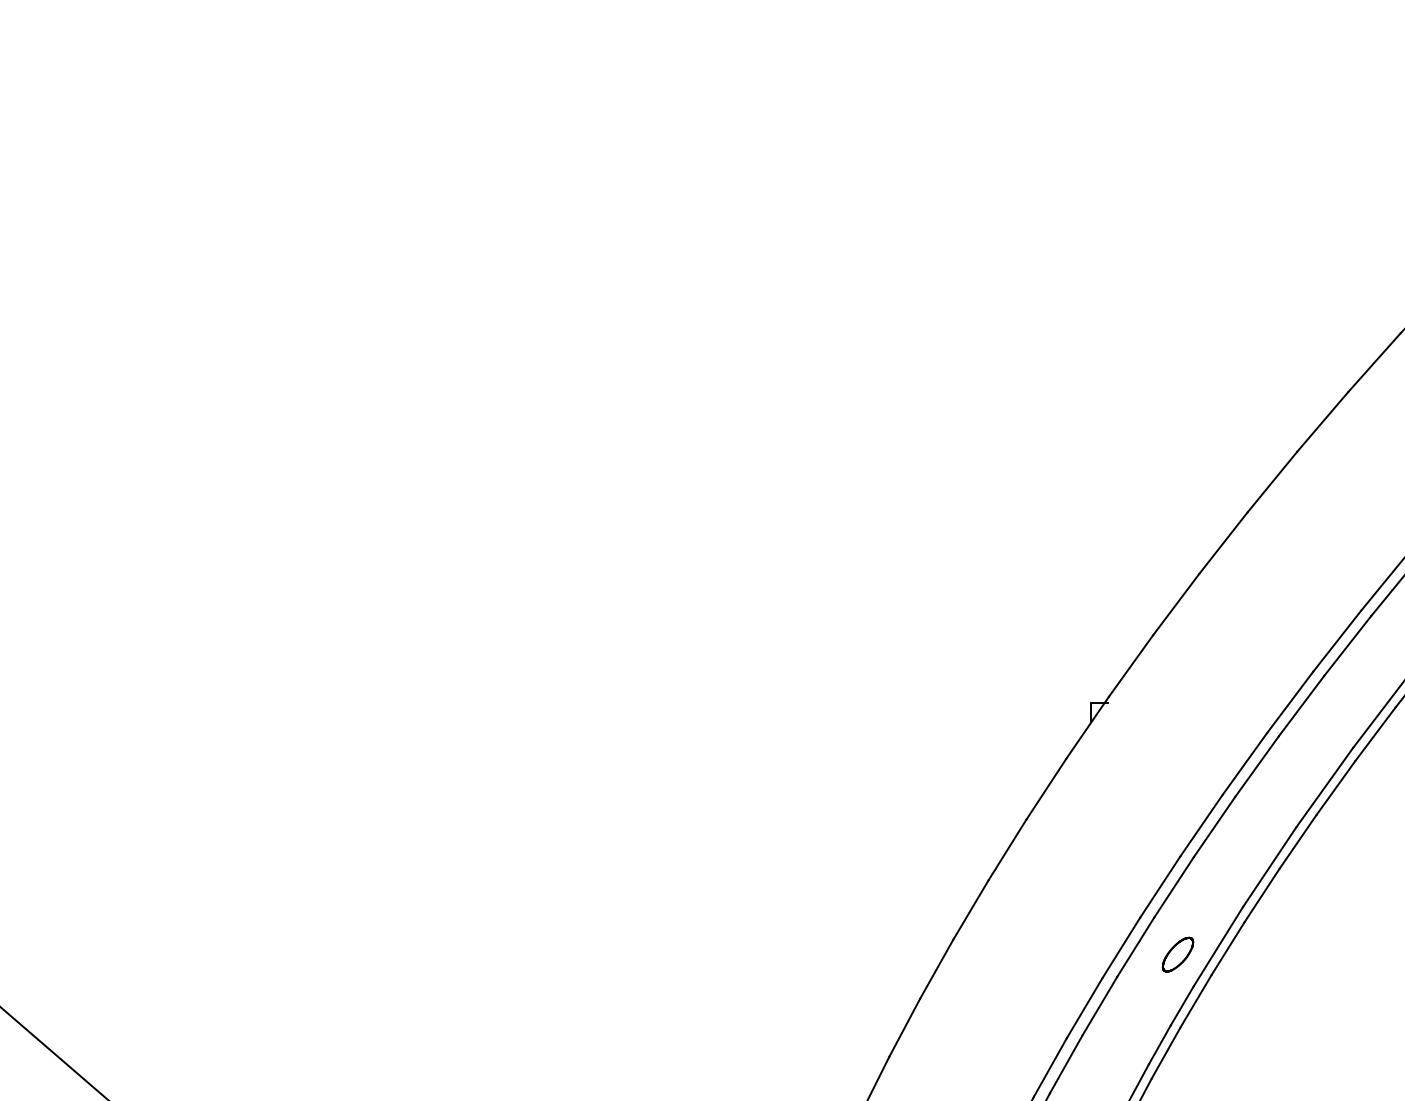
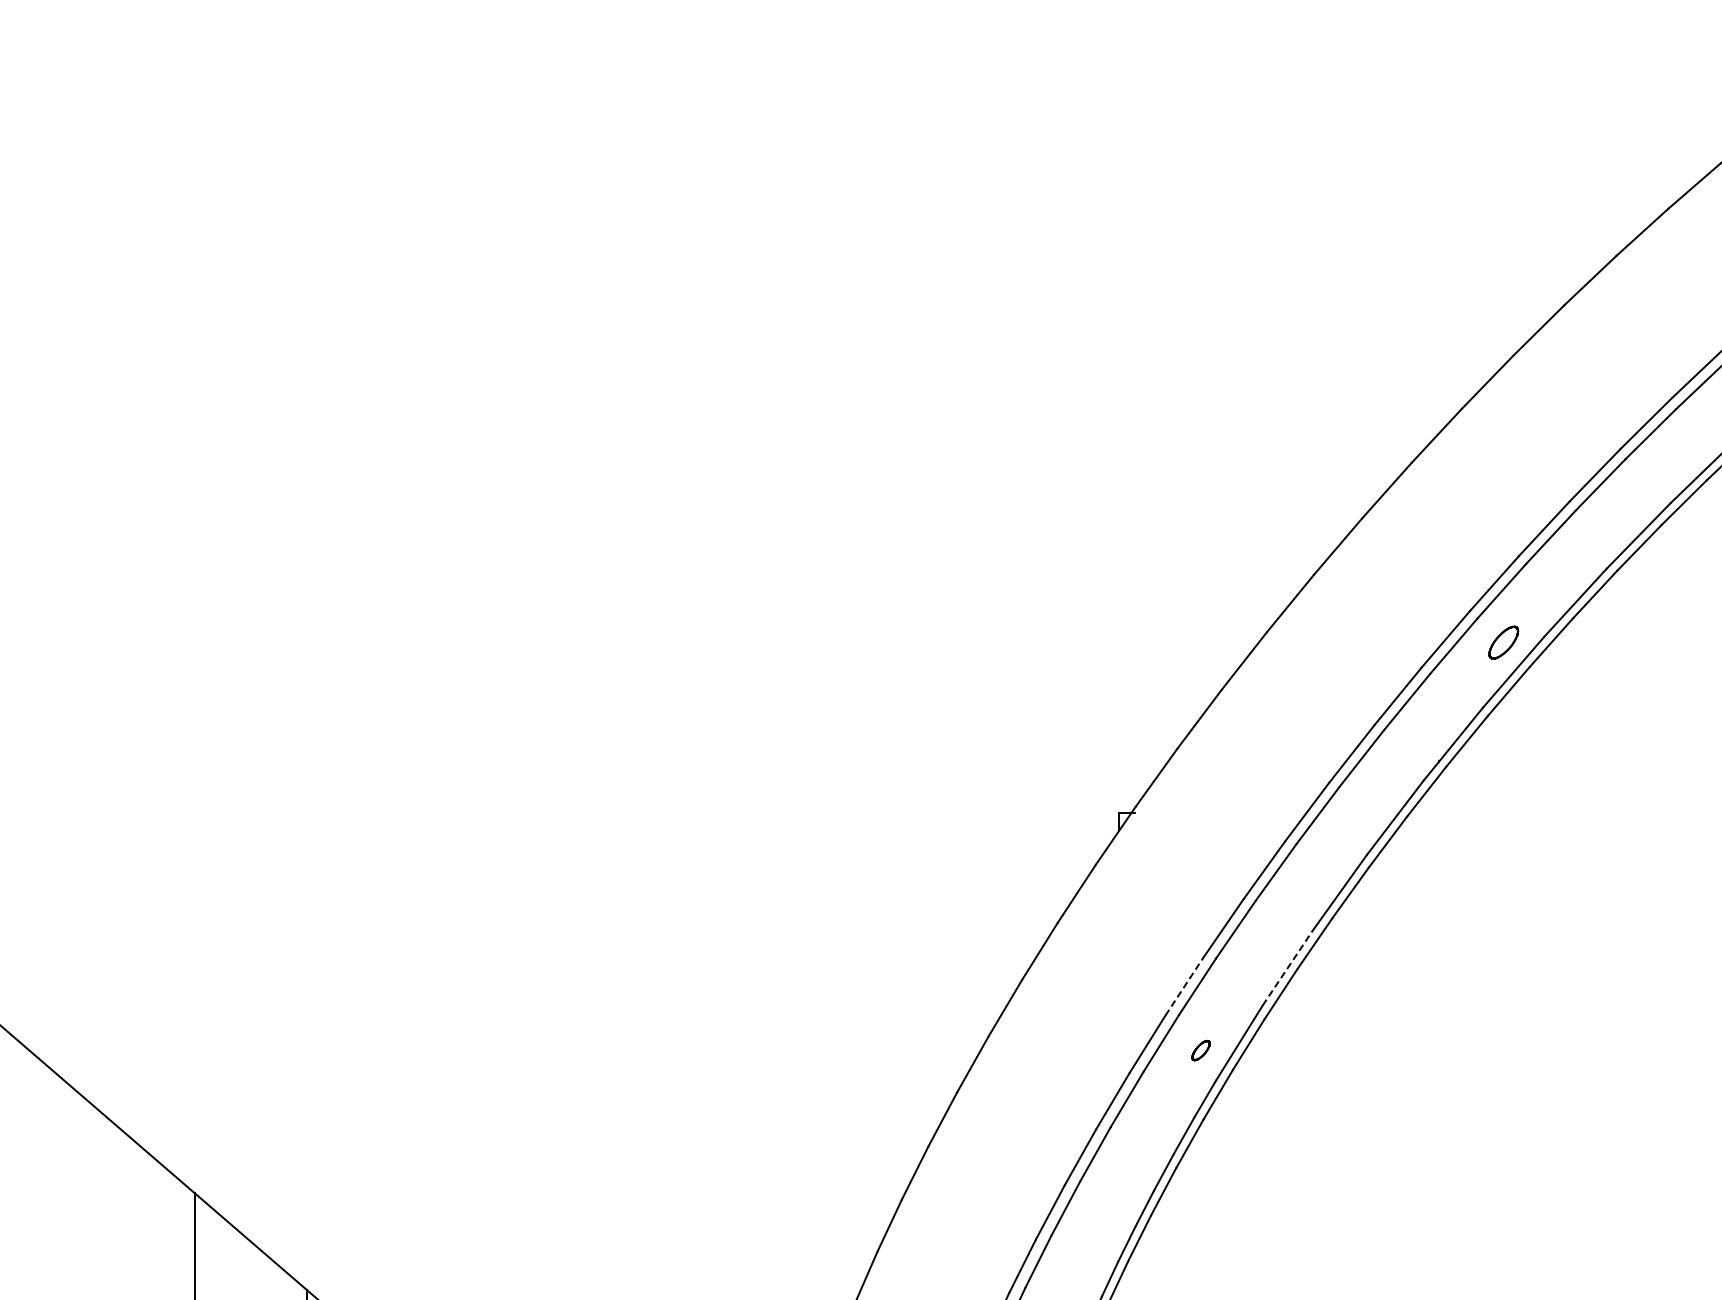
line: (1270, 866) -> (1288, 967), solid -> dashed
line: (1160, 886) -> (1184, 986), solid -> dashed
part: (1177, 954) -> (1200, 1050), size x0.6

